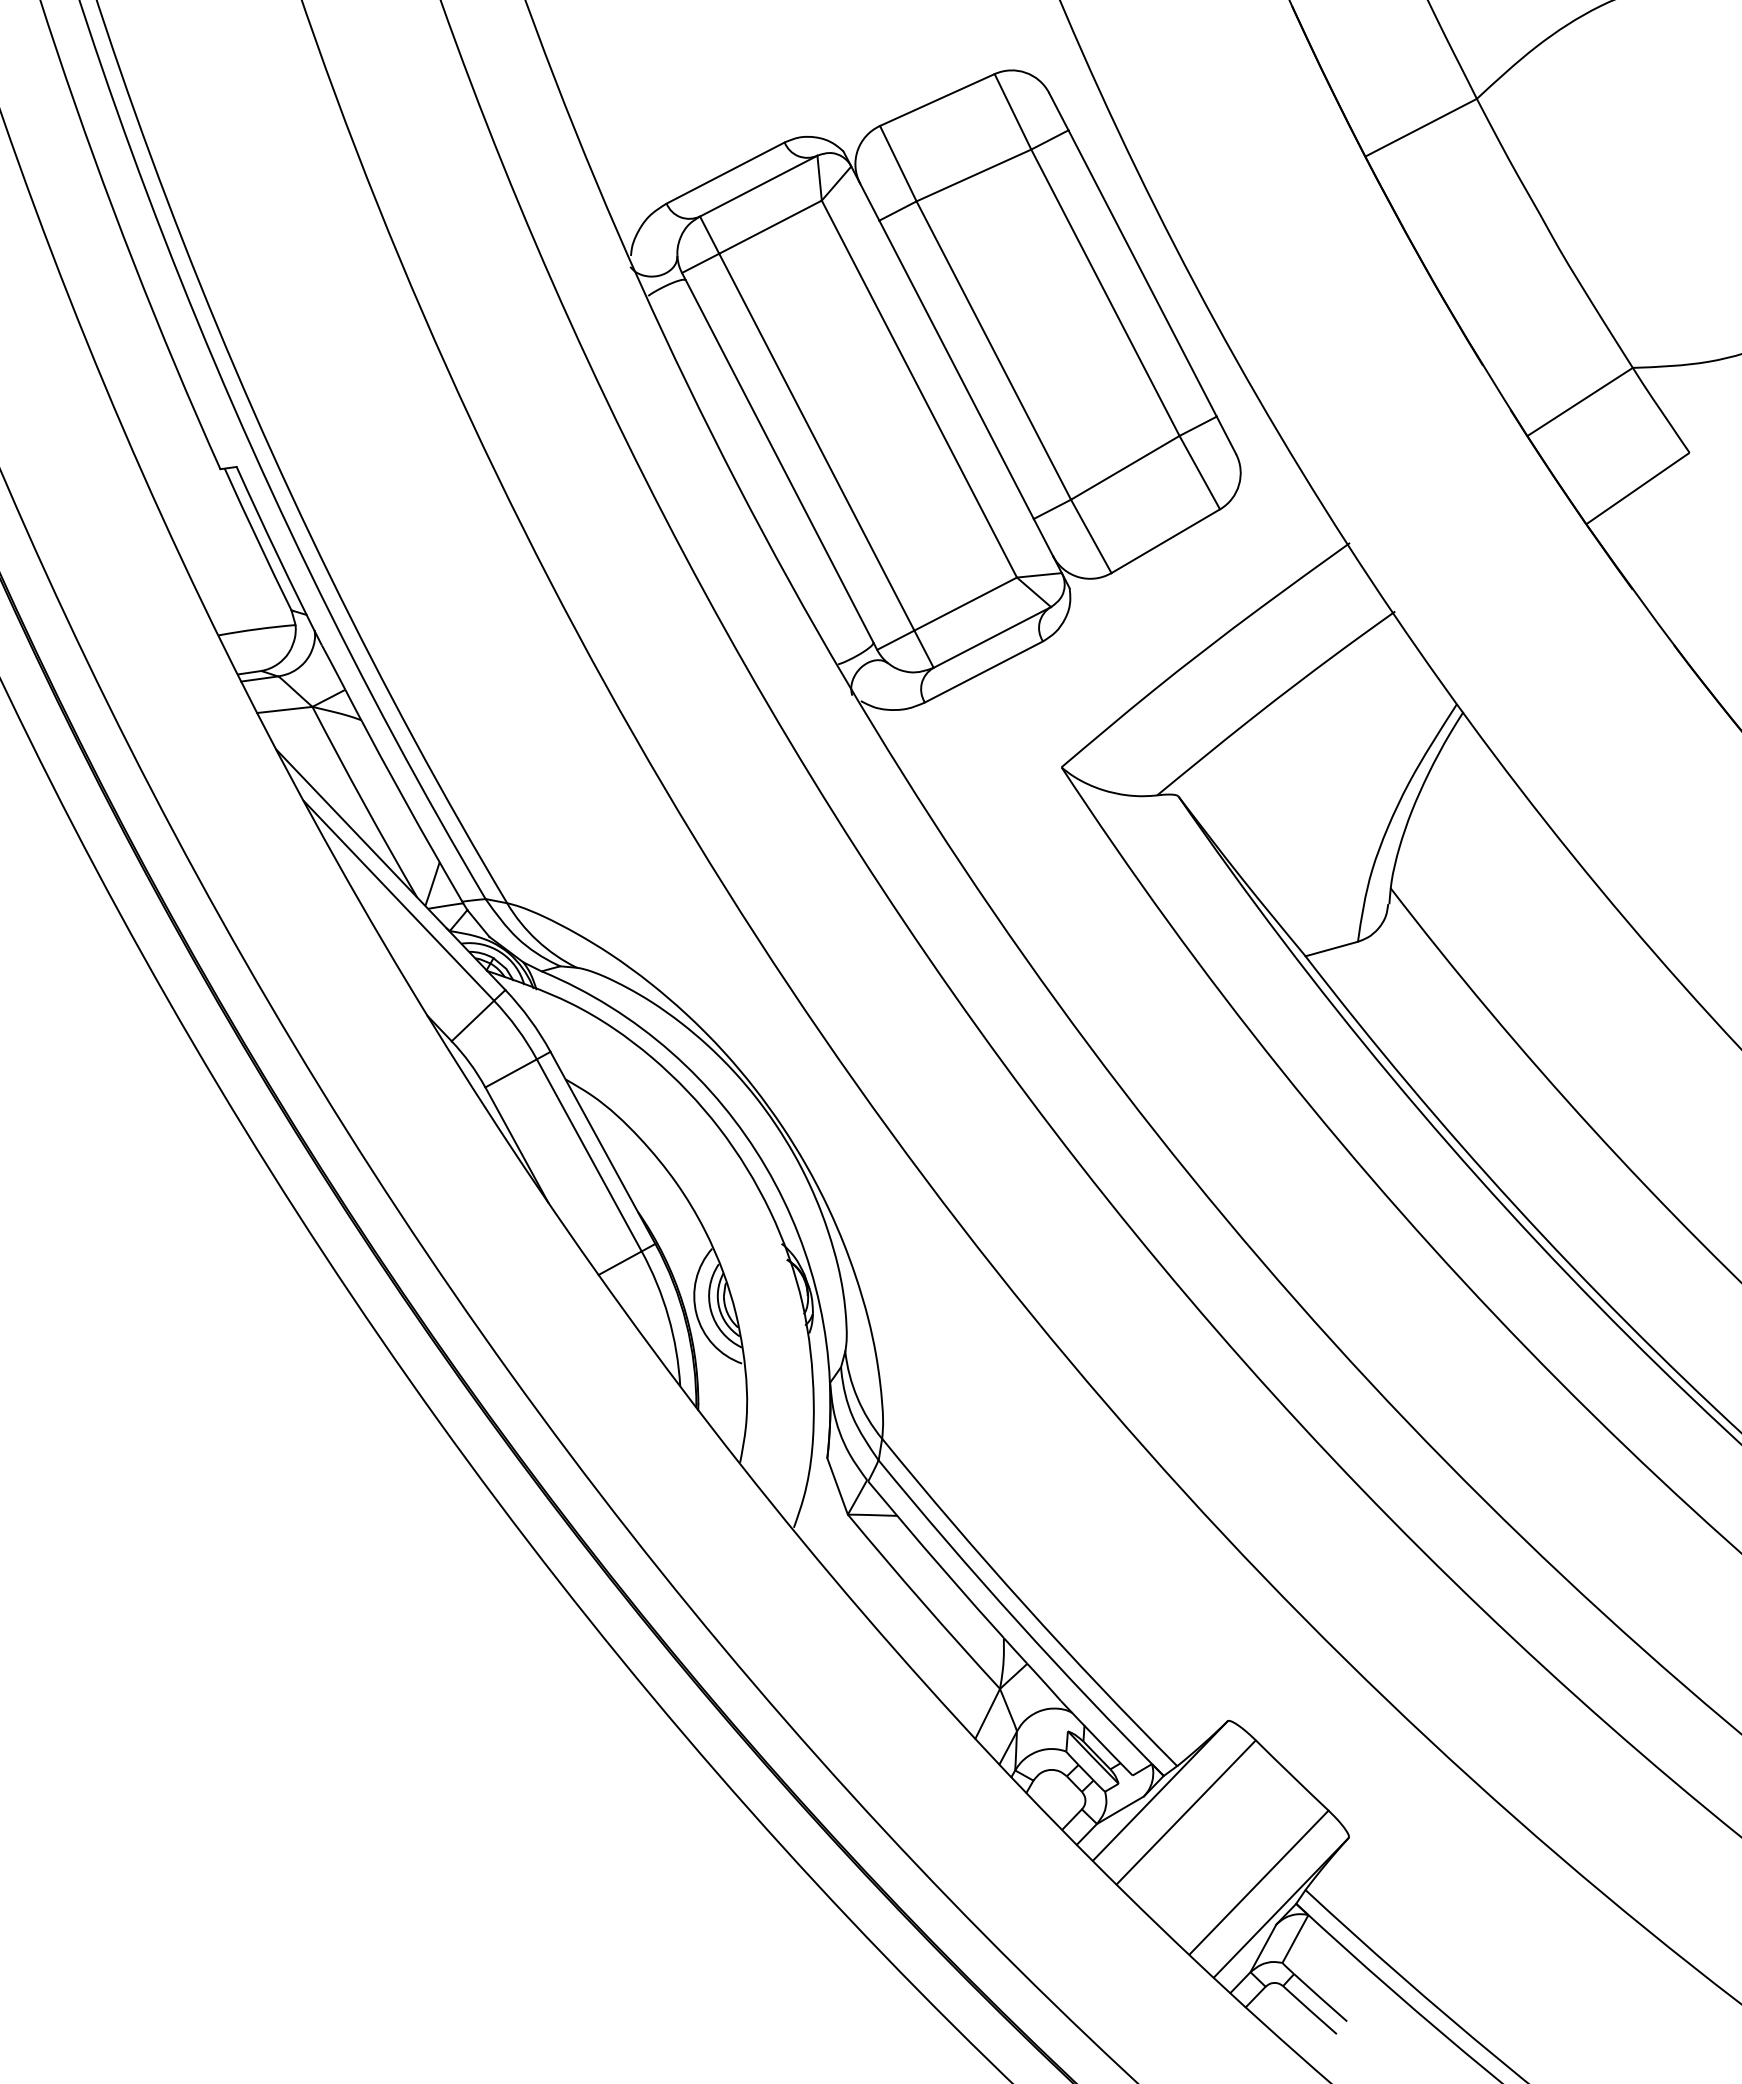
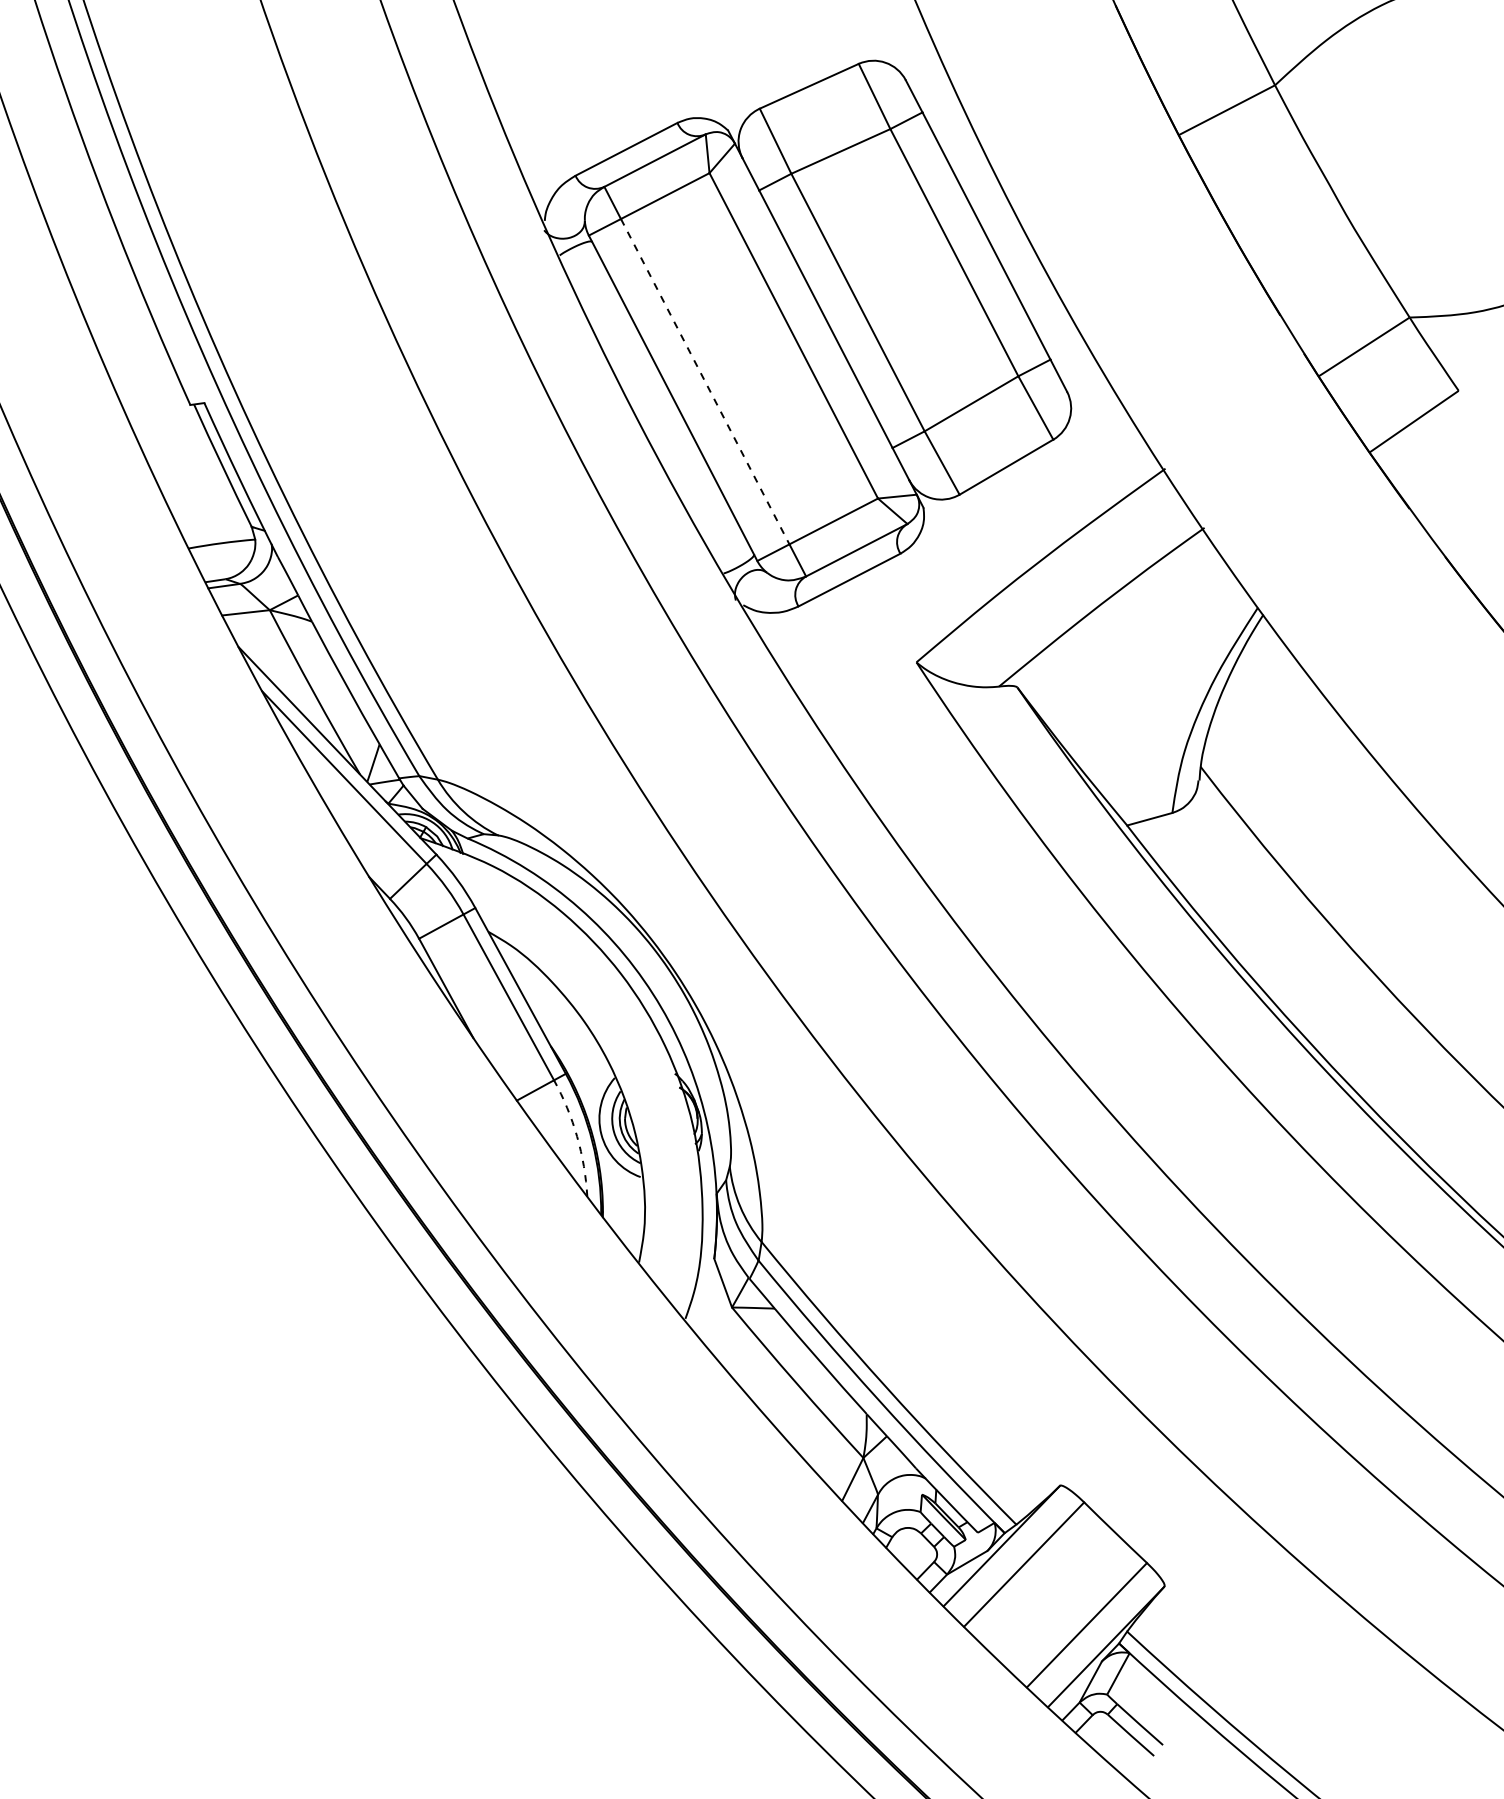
line: (817, 442) -> (705, 381), solid -> dashed
arc: (668, 1316) -> (577, 1136), solid -> dashed

